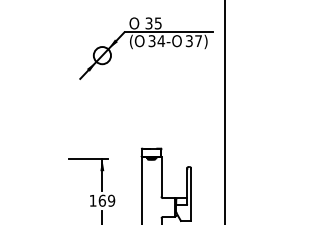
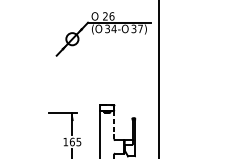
text: (153, 23) -> (108, 16), 35 -> 26
line: (161, 176) -> (114, 124), solid -> dashed
text: (111, 200) -> (78, 141), 169 -> 165

